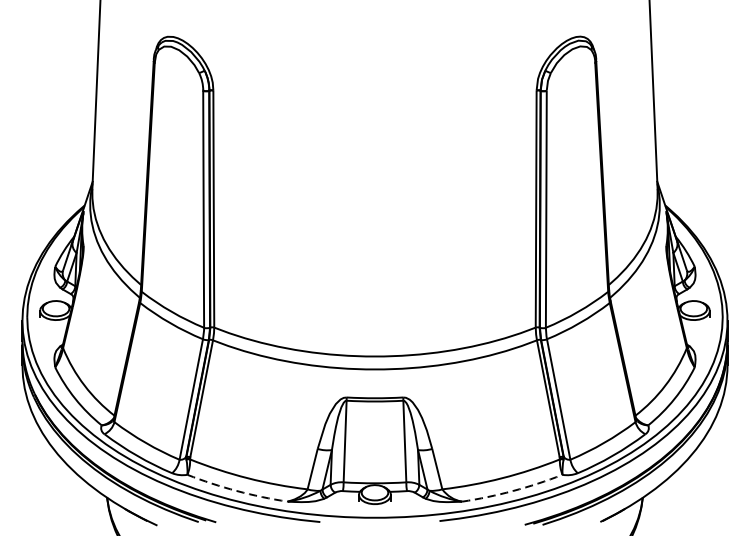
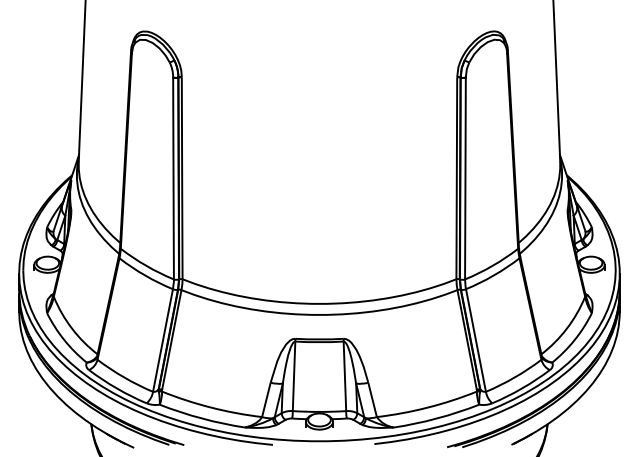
arc: (236, 491) -> (201, 418), dashed -> solid
arc: (513, 491) -> (437, 418), dashed -> solid

